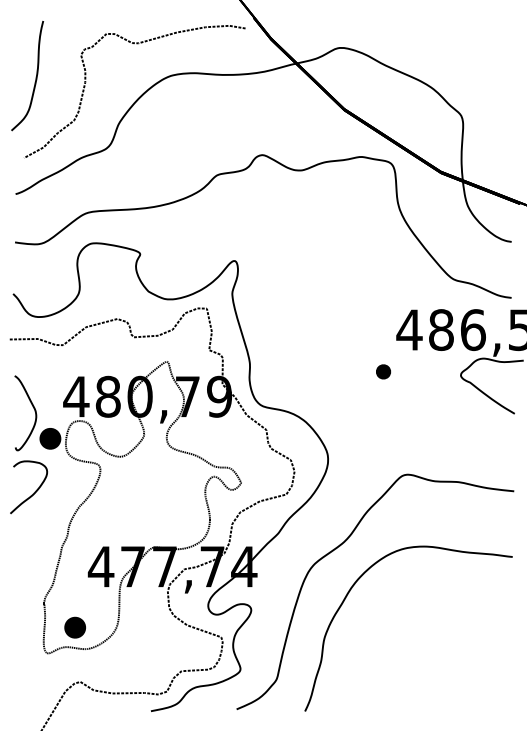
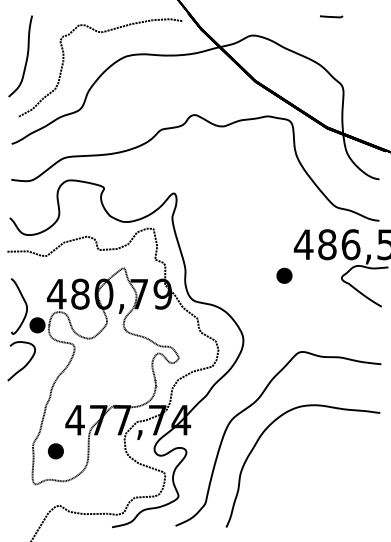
line: (446, 22) -> (331, 16), added
part: (383, 371) -> (284, 275), size x1.43
part: (74, 627) -> (55, 451), moved

